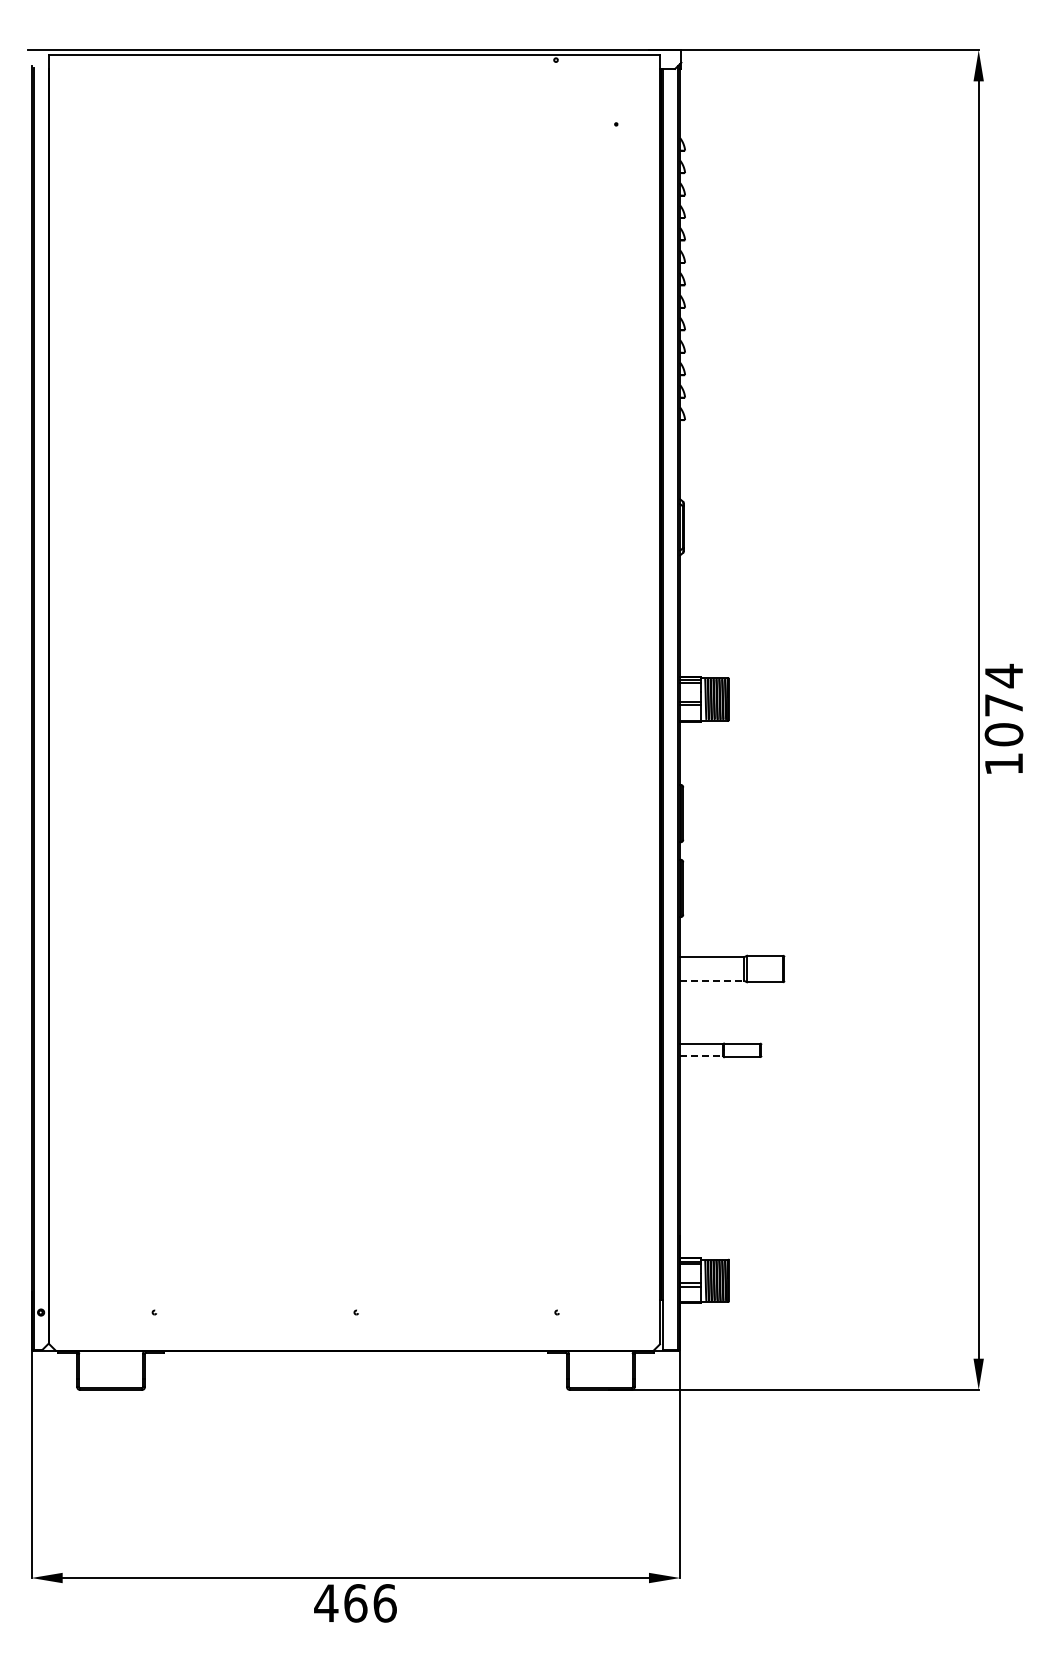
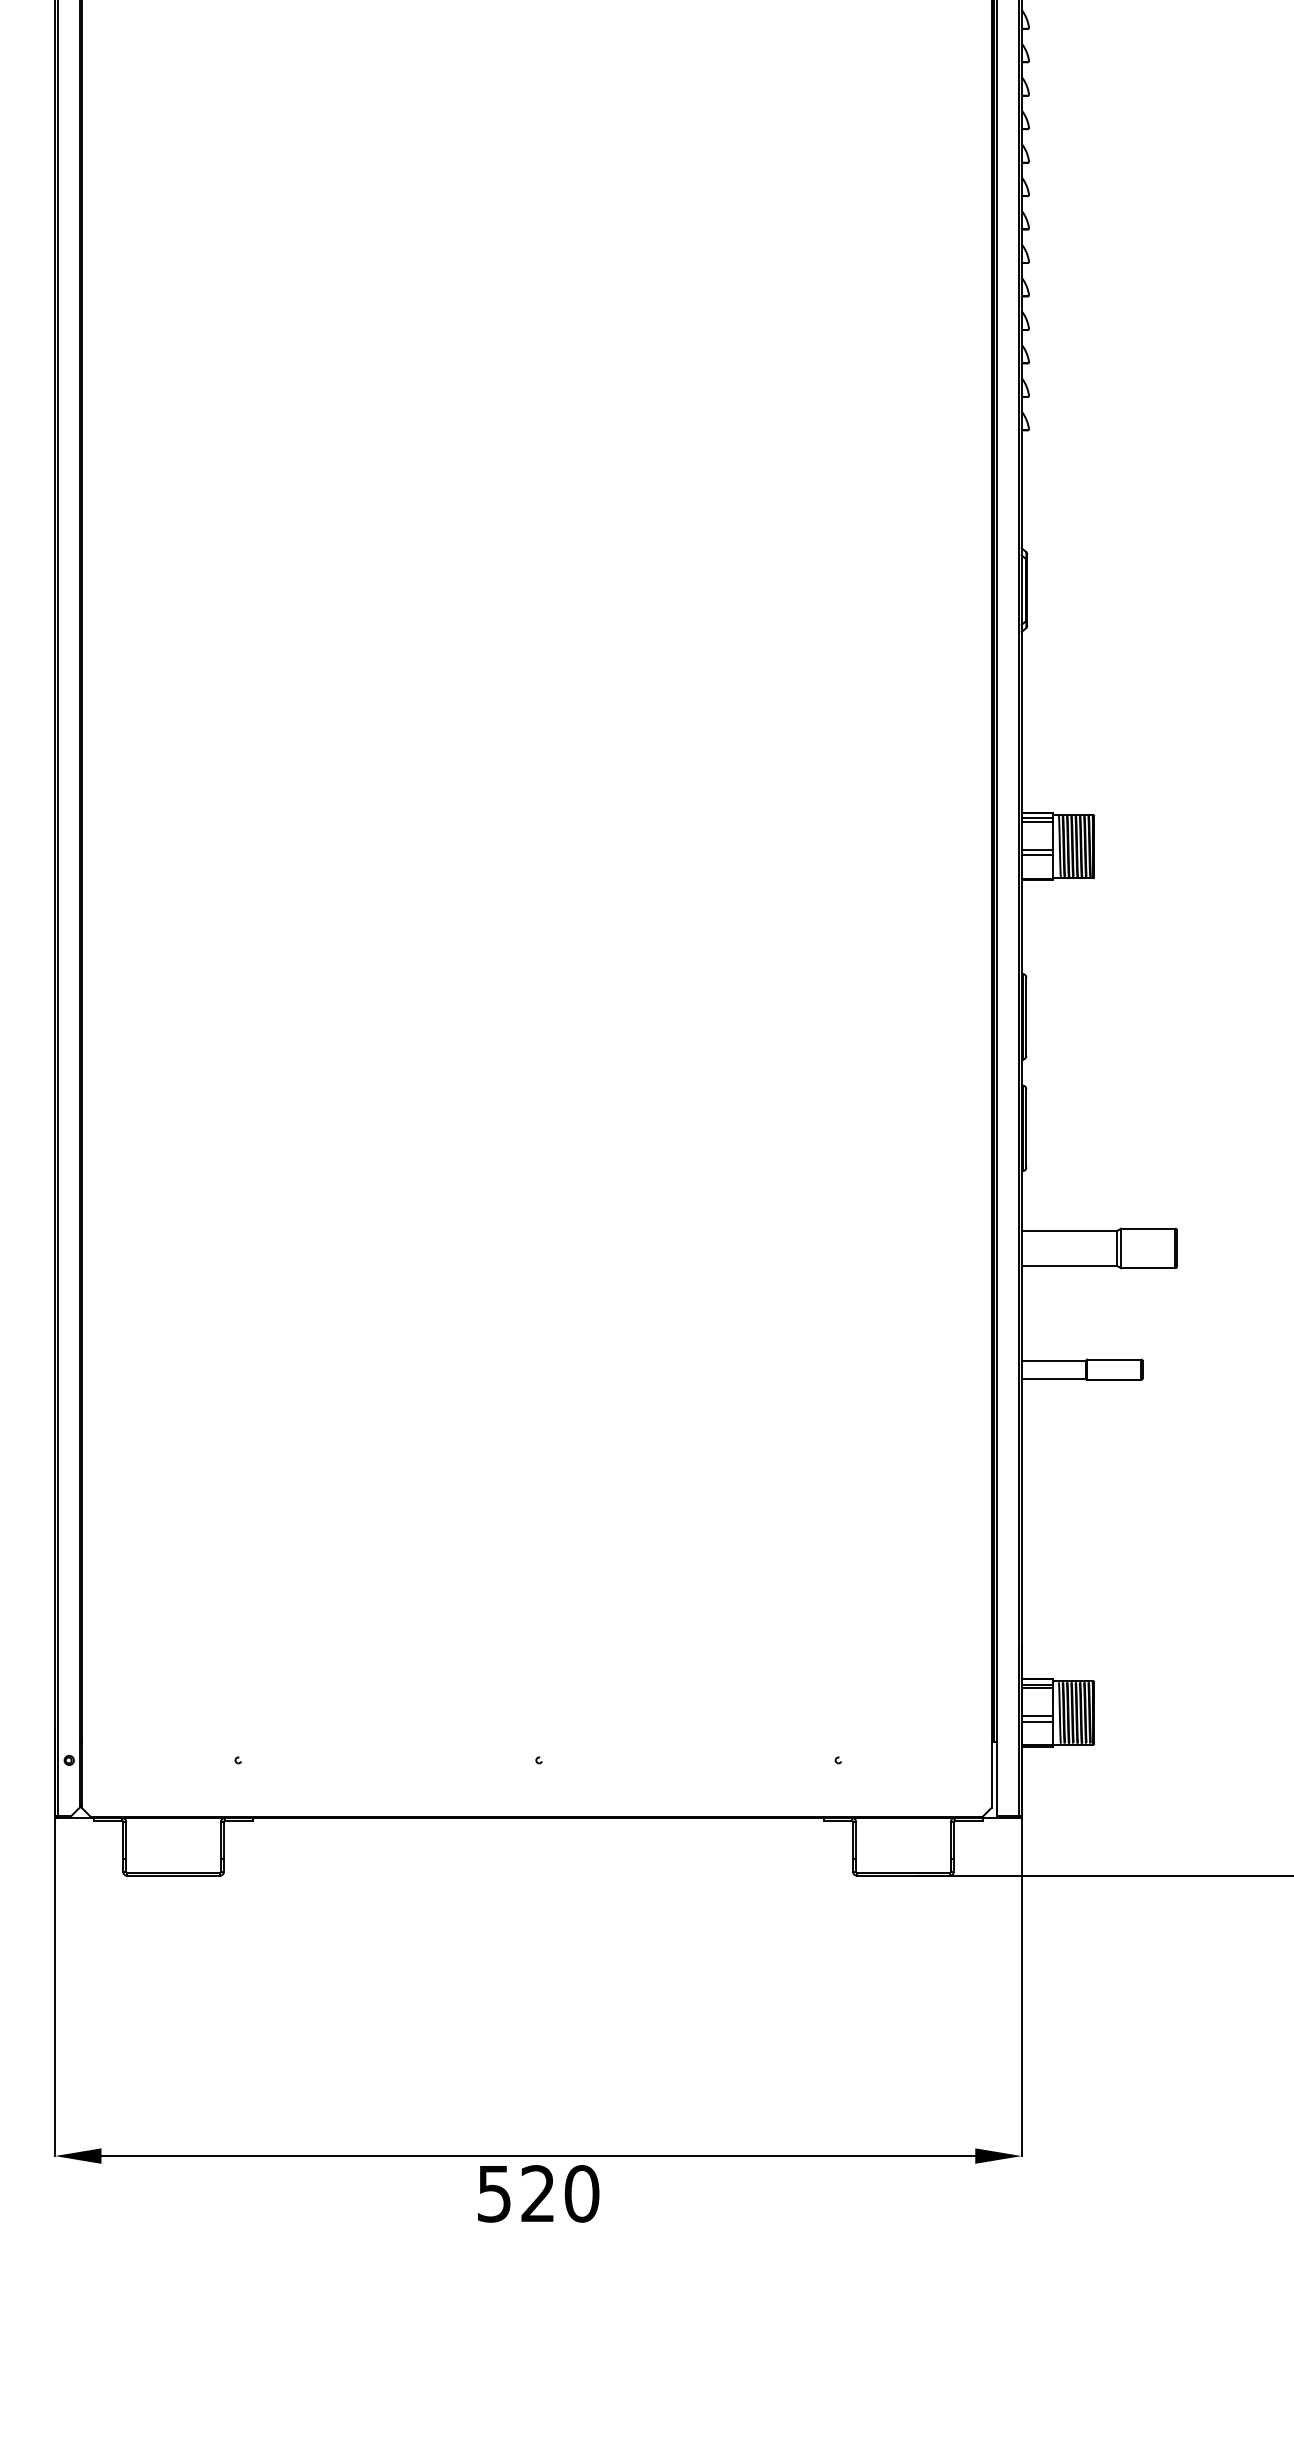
line: (712, 980) -> (1069, 1265), dashed -> solid
line: (701, 1056) -> (1053, 1378), dashed -> solid
text: (355, 1603) -> (537, 2194), 466 -> 520

